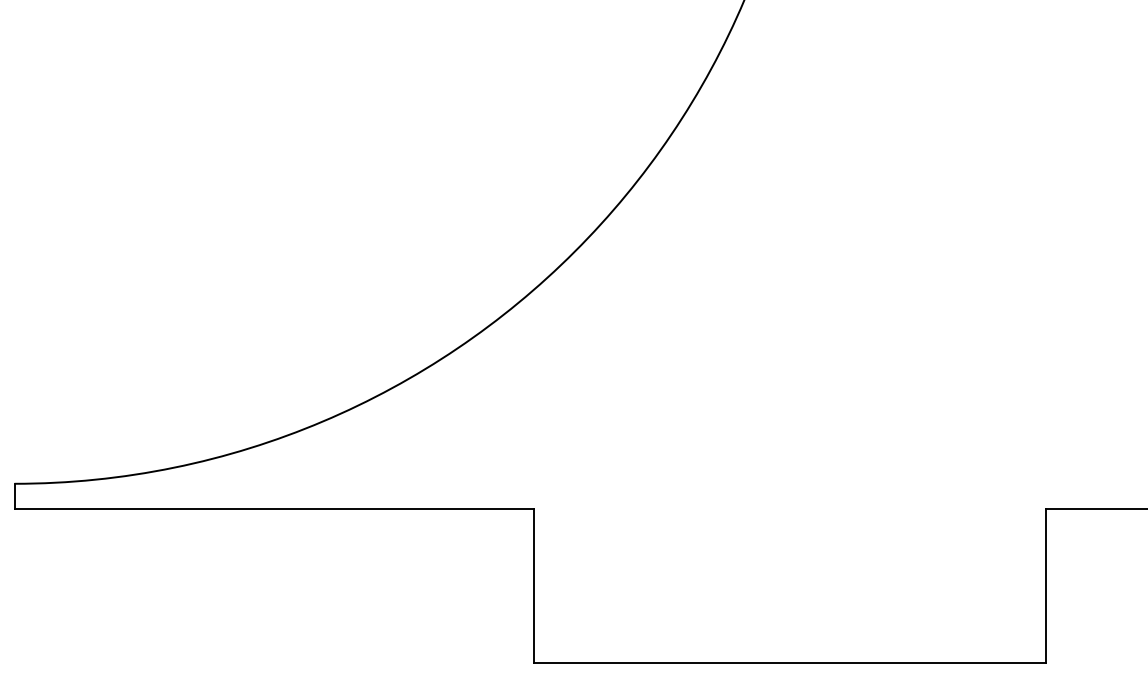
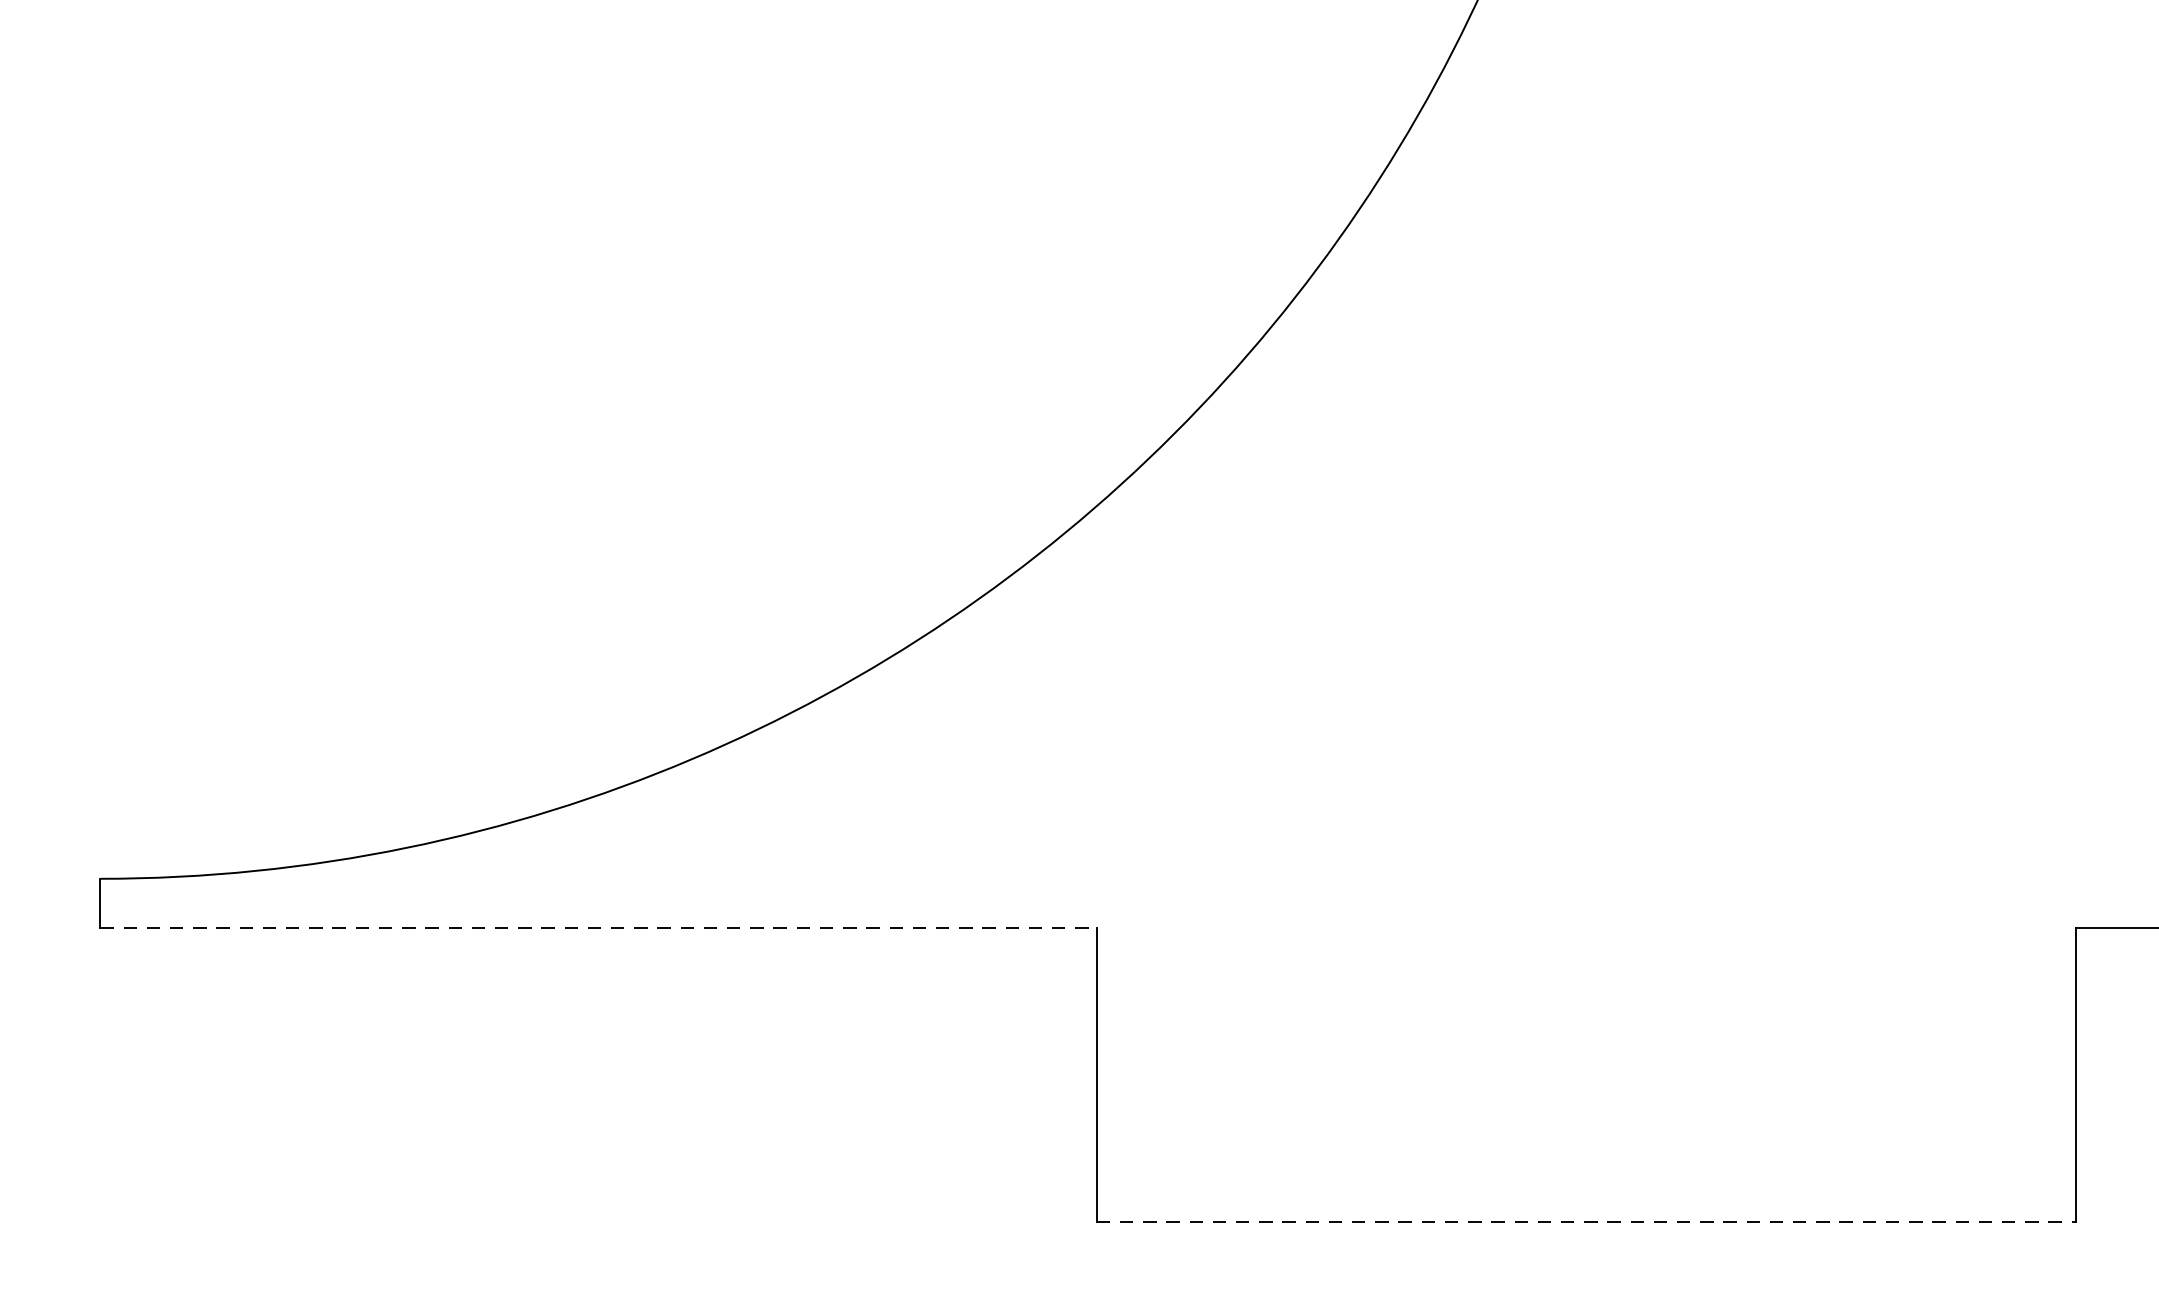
line: (274, 509) -> (598, 928), solid -> dashed
line: (790, 662) -> (1587, 1221), solid -> dashed

